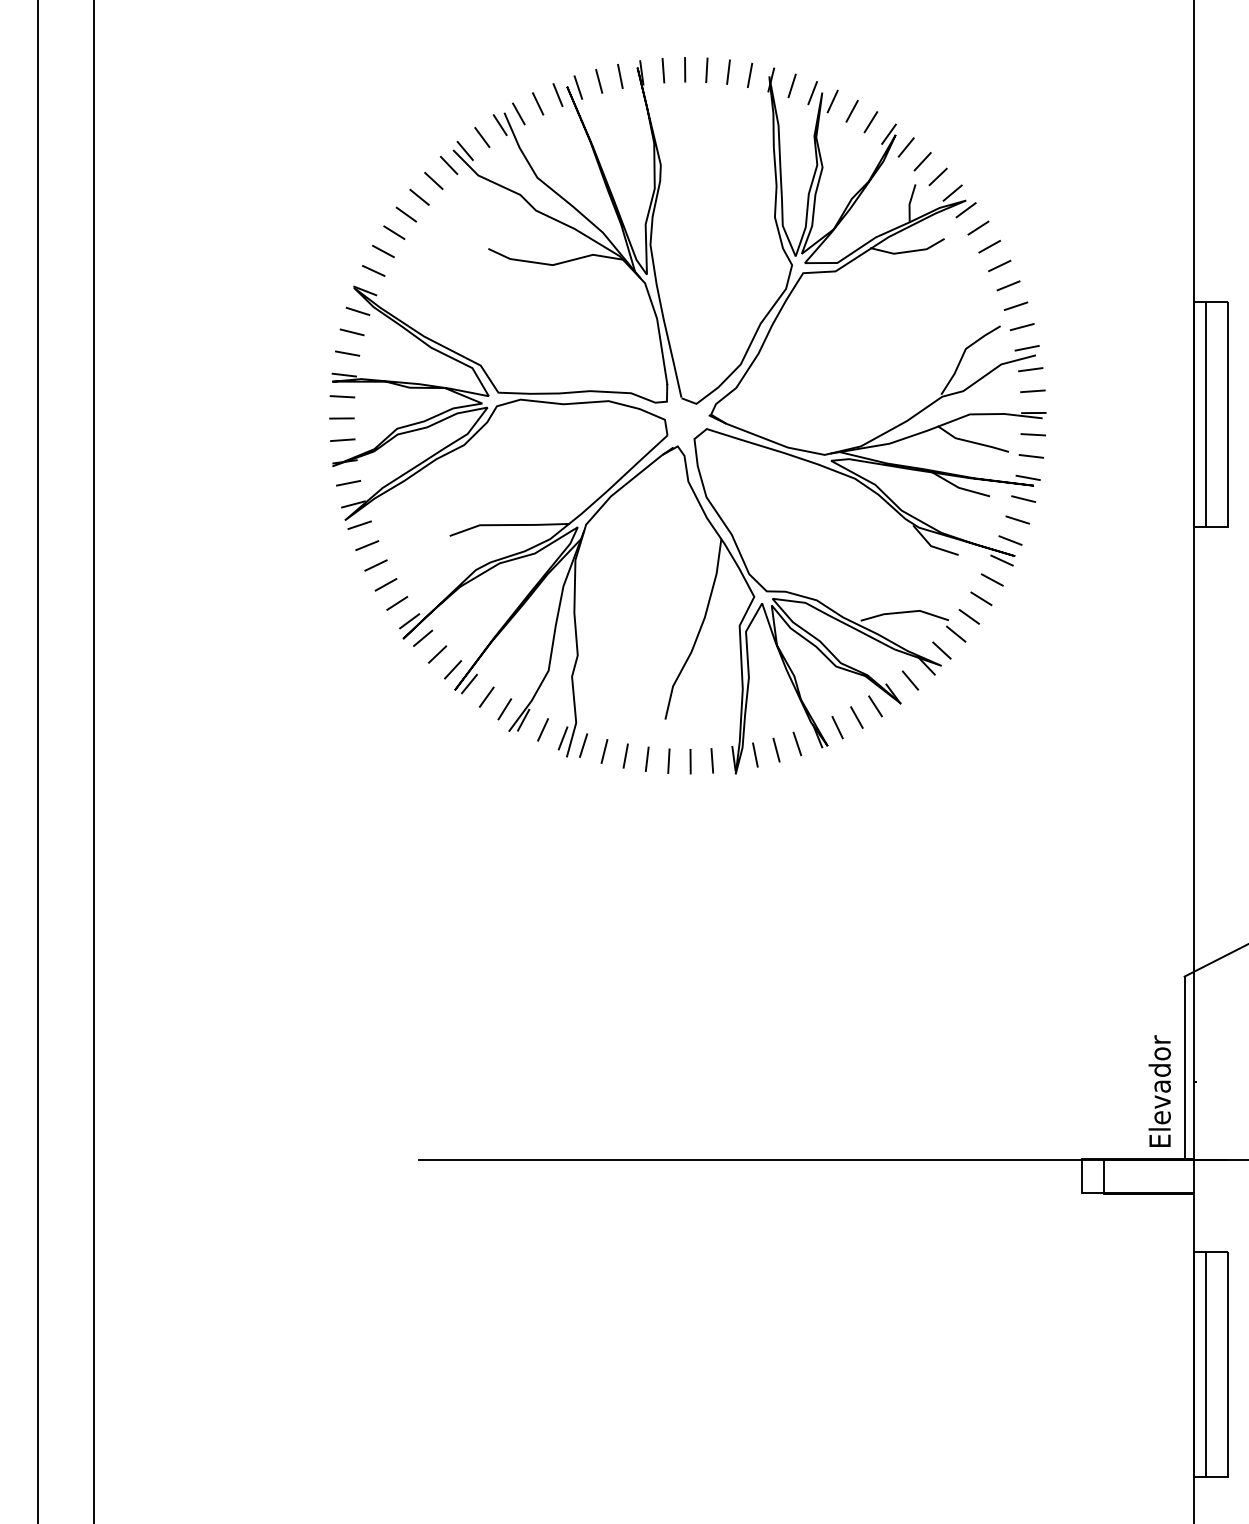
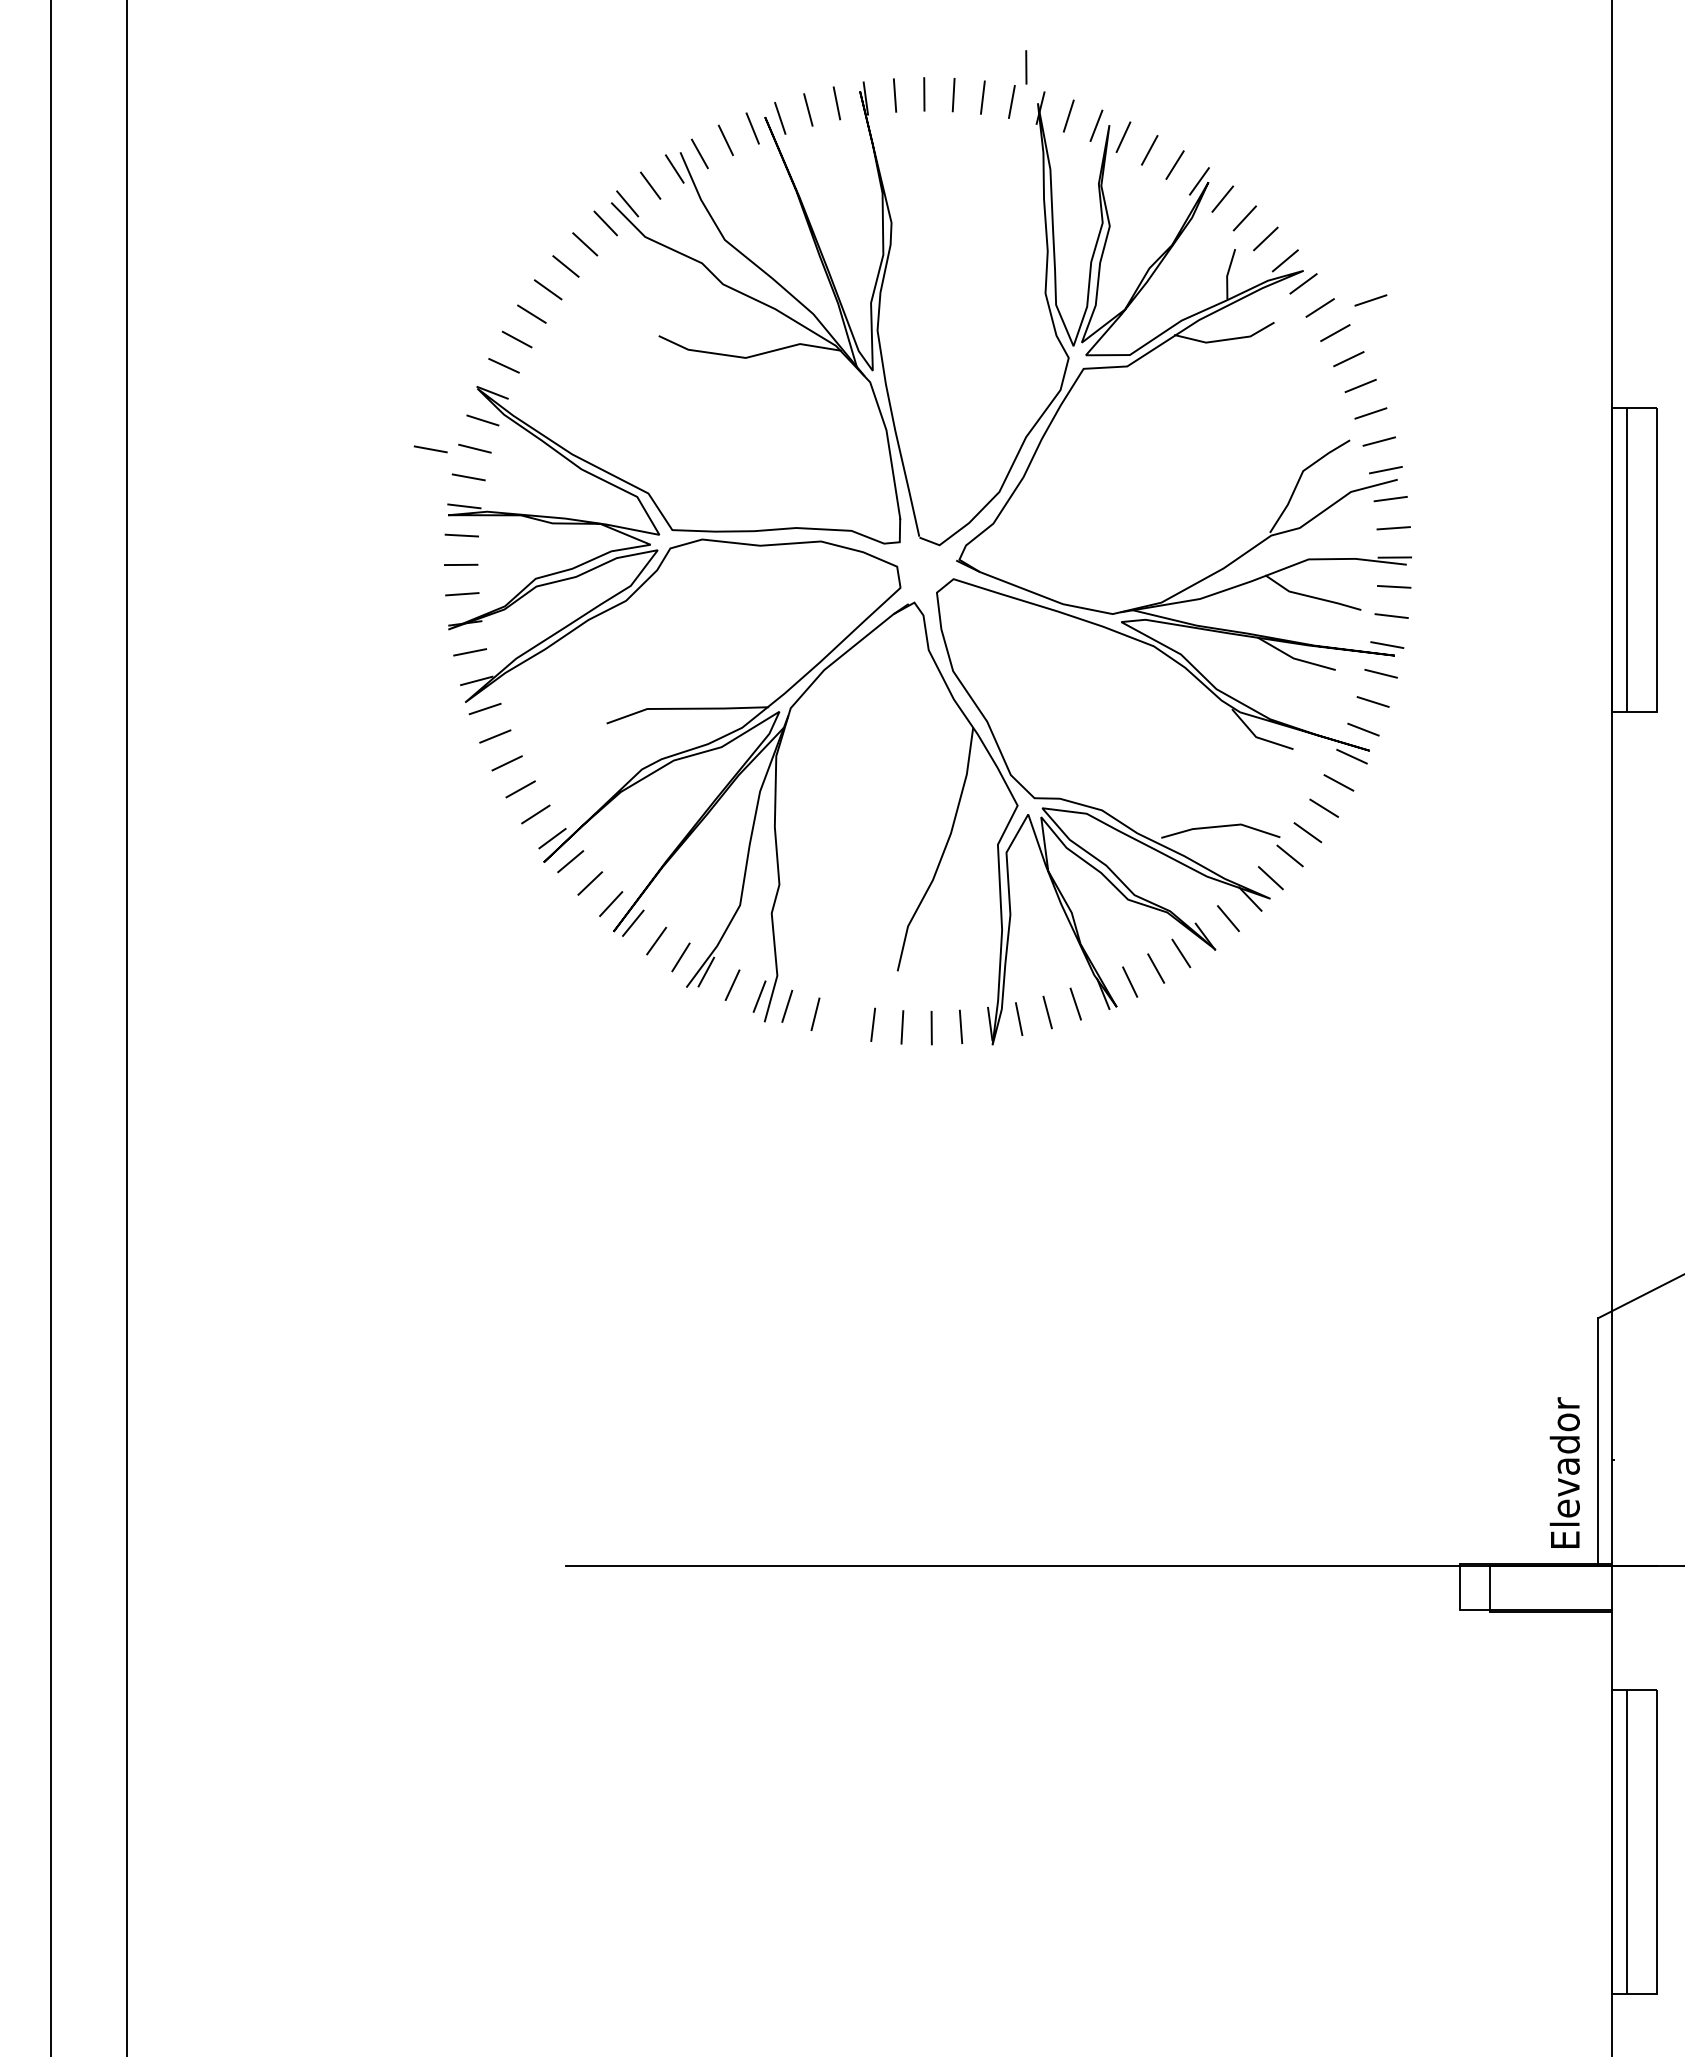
line: (760, 49) -> (1026, 67), added
line: (1015, 222) -> (1370, 300), added
line: (319, 332) -> (430, 449), added
line: (625, 756) -> (843, 1020), removed

